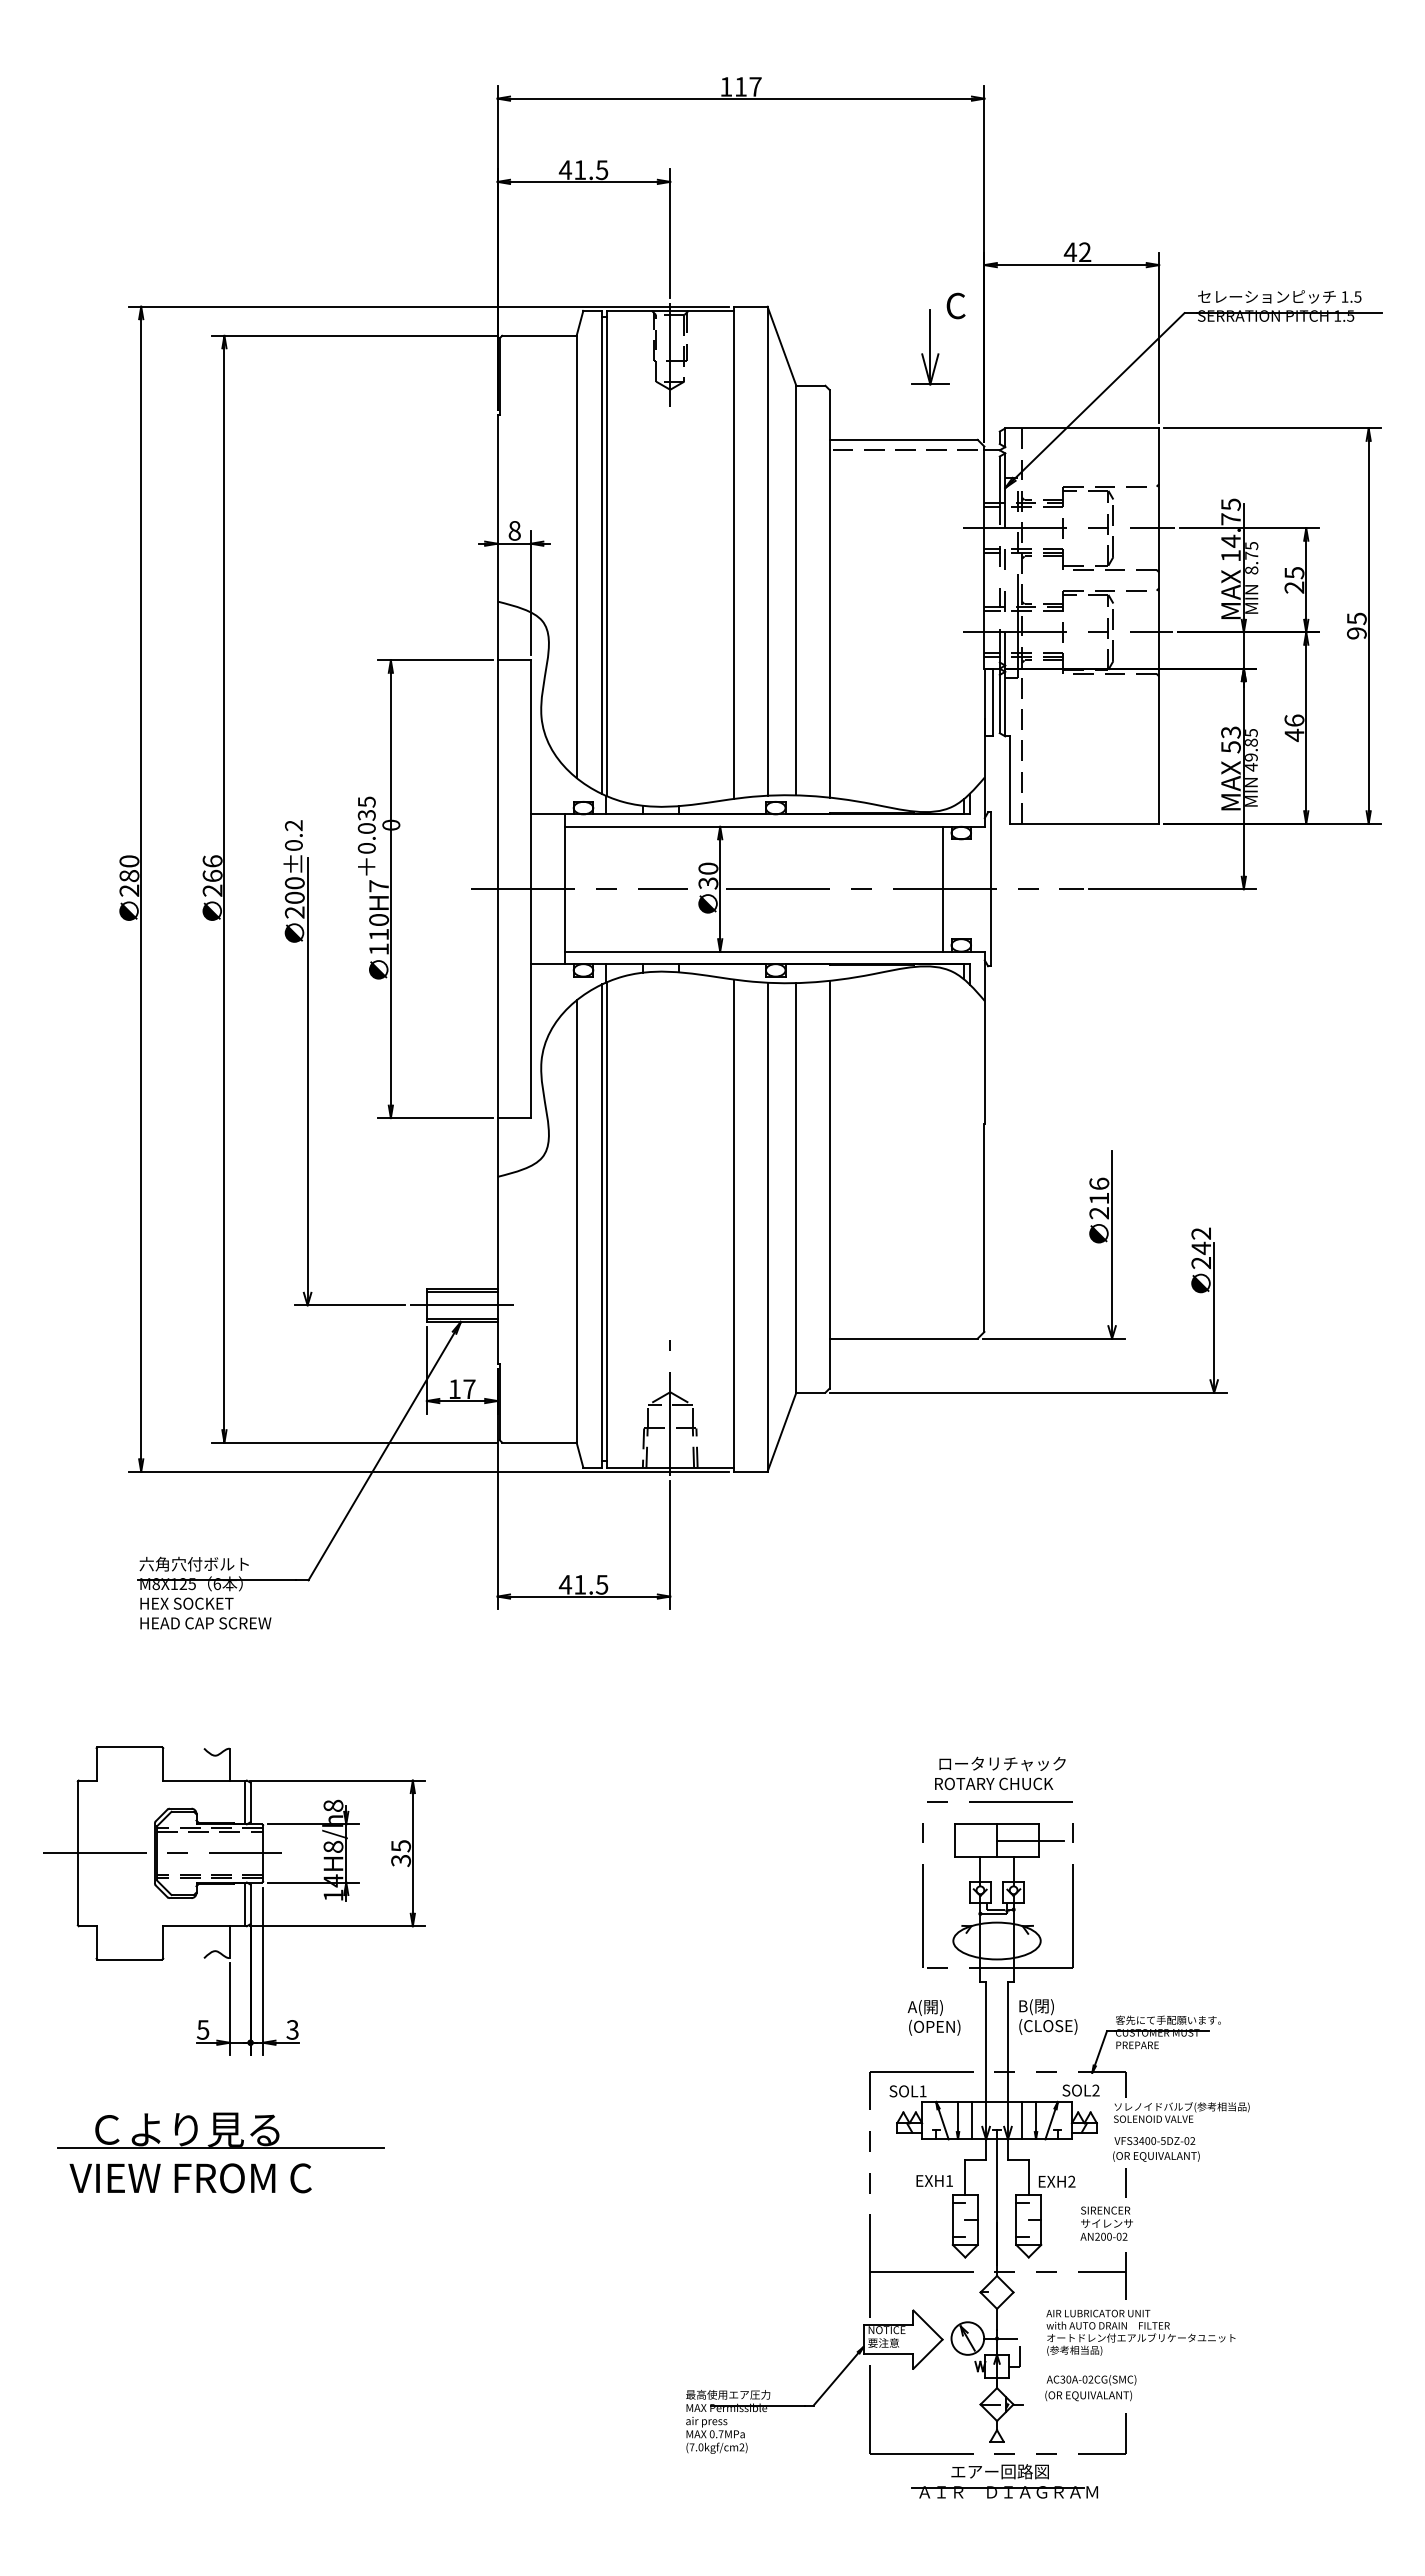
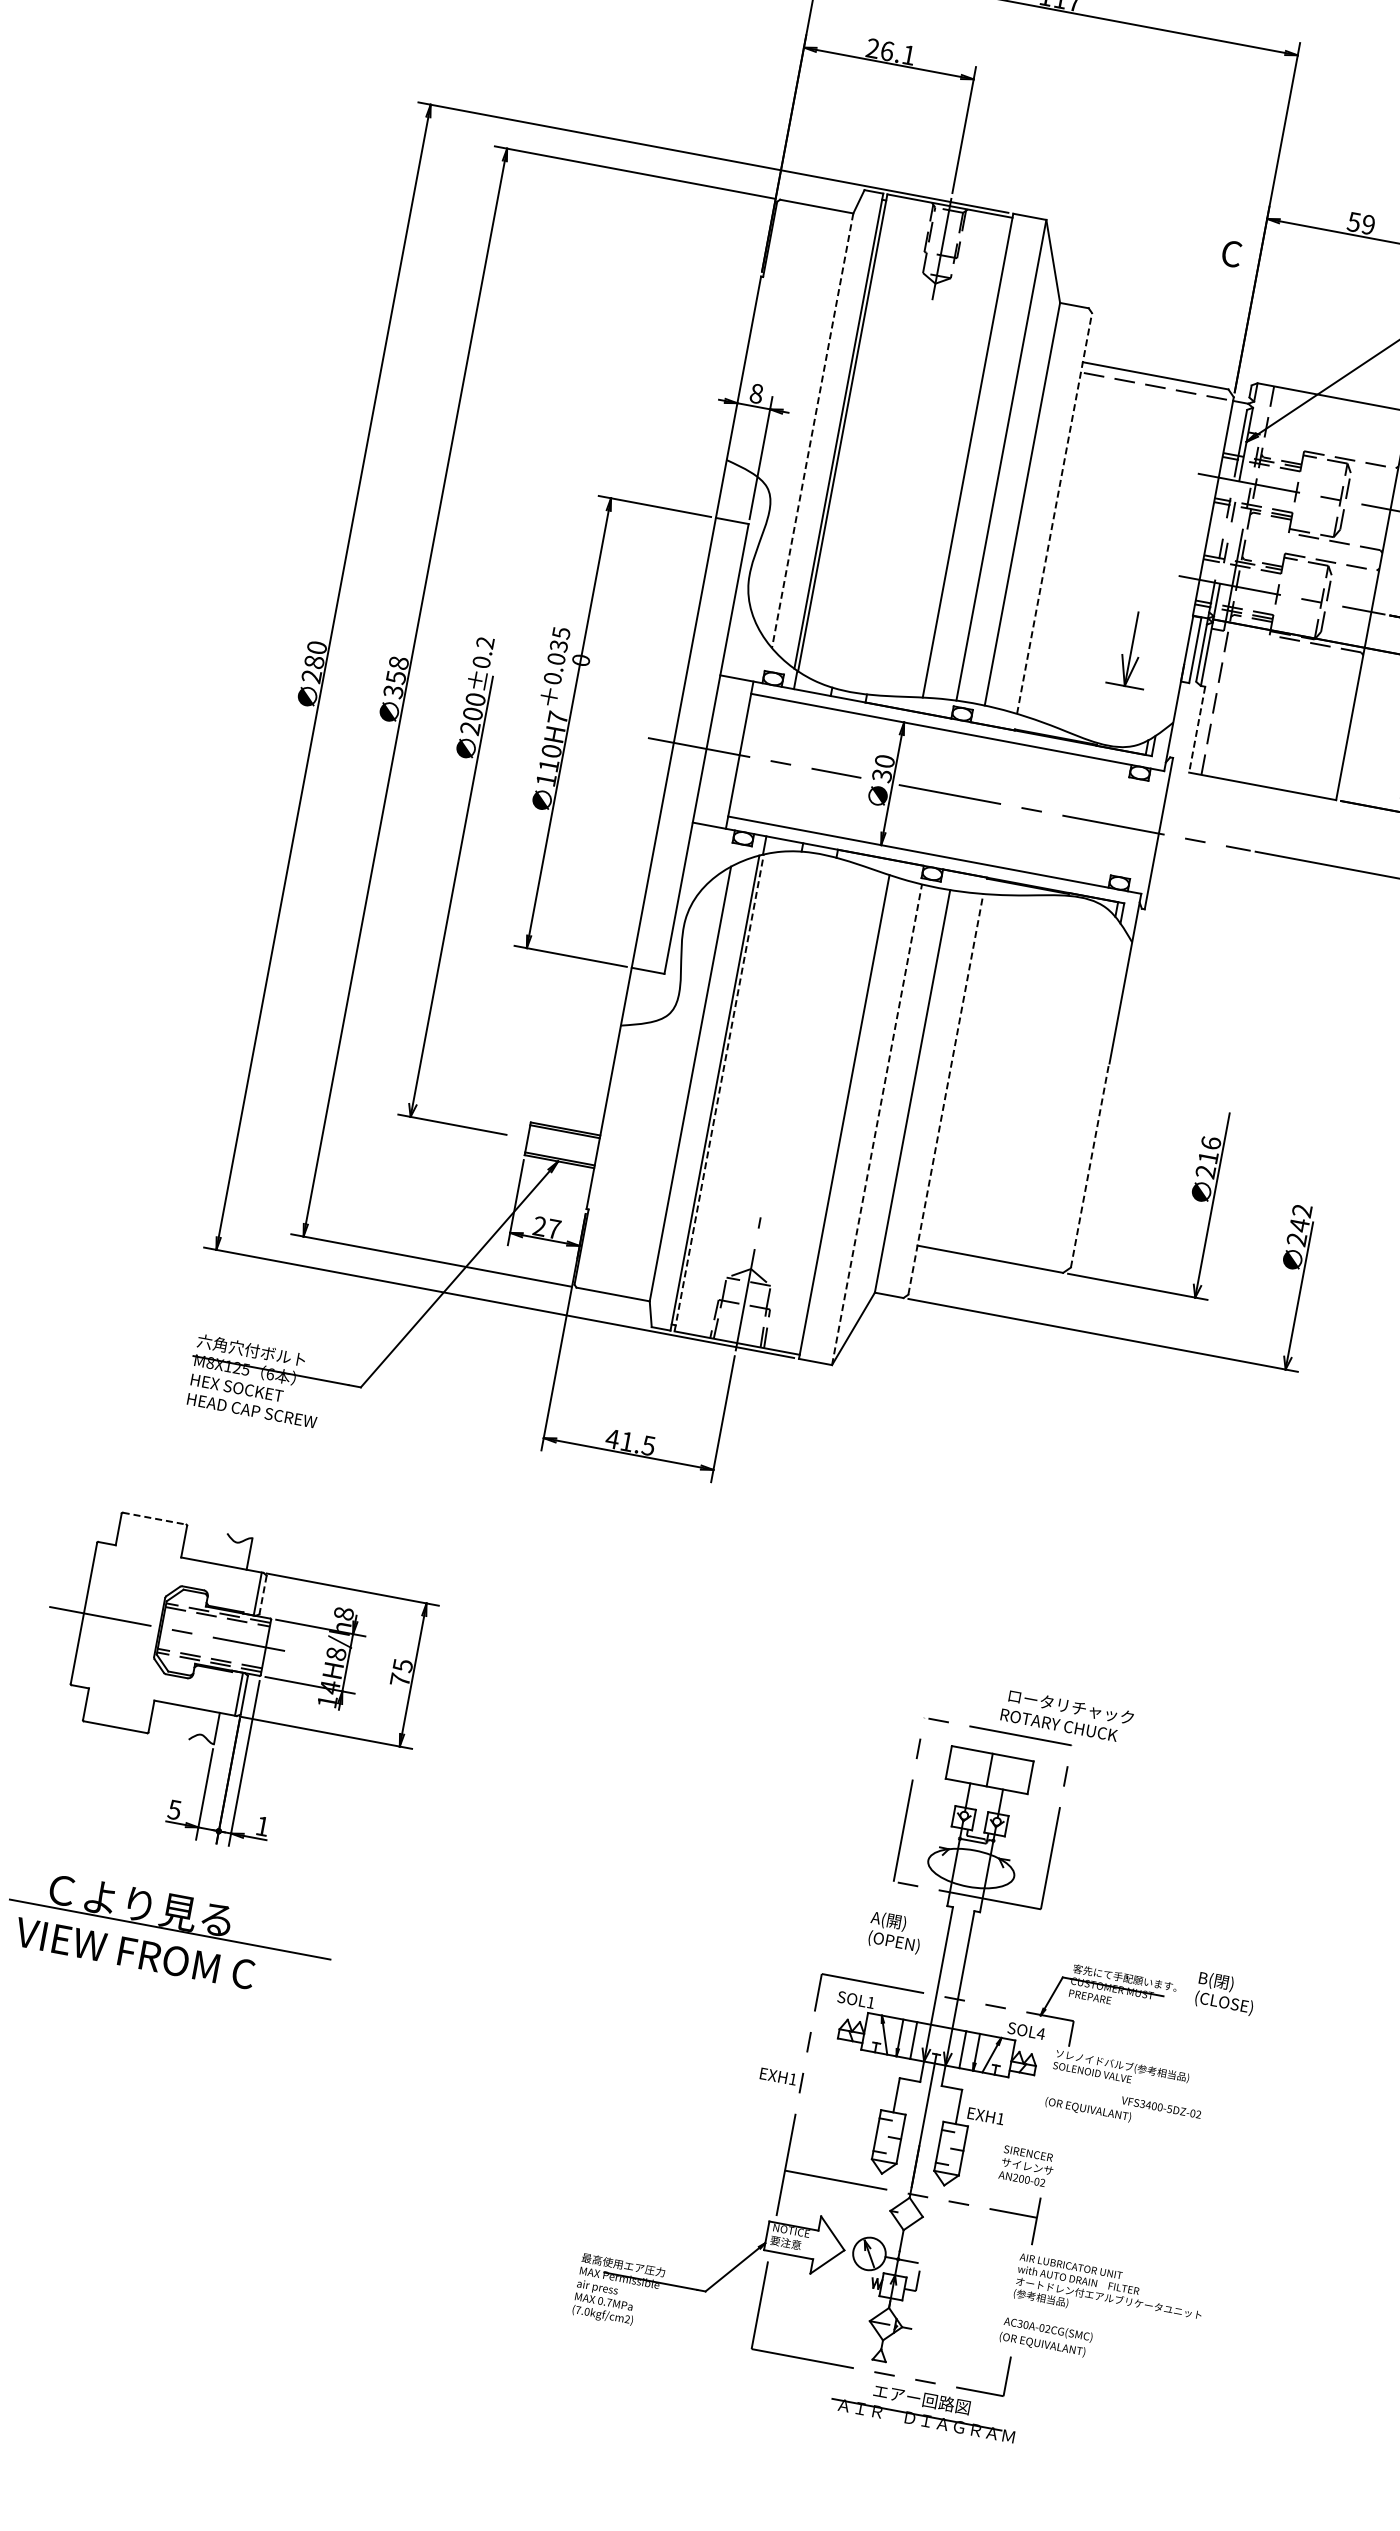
text: (583, 170) -> (890, 52), 41.5 -> 26.1
text: (1077, 252) -> (1360, 223), 42 -> 59
part: (930, 347) -> (1131, 649), moved
line: (576, 557) -> (812, 431), solid -> dashed
line: (829, 593) -> (1054, 513), solid -> dashed
line: (1009, 780) -> (1197, 730), solid -> dashed
text: (212, 875) -> (396, 676), 266 -> 358
line: (943, 888) -> (1112, 824), removed
line: (829, 1184) -> (945, 1094), solid -> dashed
line: (606, 1225) -> (719, 1093), solid -> dashed
line: (767, 1227) -> (876, 1124), solid -> dashed
line: (984, 1228) -> (1090, 1165), solid -> dashed
line: (464, 1305) -> (564, 1145), removed
text: (454, 1388) -> (539, 1225), 17 -> 27
line: (130, 1747) -> (155, 1518), solid -> dashed
text: (1000, 1773) -> (1067, 1716), moved
line: (250, 1802) -> (262, 1595), solid -> dashed
line: (1030, 1840) -> (1022, 1775), removed
text: (401, 1860) -> (400, 1679), 35 -> 75
text: (1048, 2016) -> (1226, 1993), moved
text: (292, 2029) -> (262, 1825), 3 -> 1
text: (1095, 2090) -> (1040, 2033), SOL2 -> SOL4
text: (1154, 2140) -> (1161, 2107), moved
text: (934, 2180) -> (778, 2076), moved
text: (1071, 2181) -> (1000, 2118), EXH2 -> EXH1
line: (1125, 2182) -> (1053, 2129), removed
text: (1140, 2332) -> (1109, 2292), moved
text: (1090, 2388) -> (1045, 2337), moved
part: (1004, 2481) -> (924, 2409), moved

